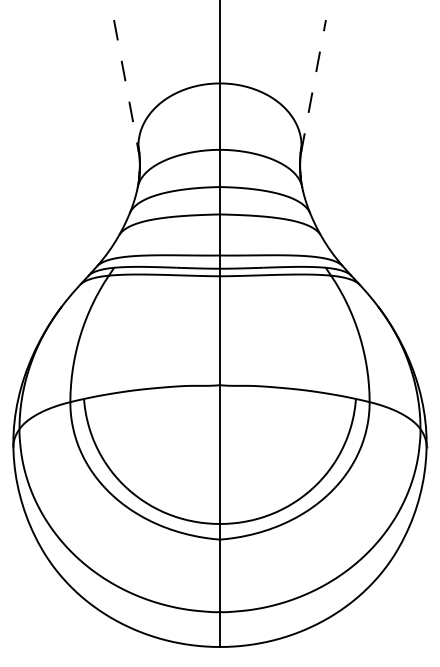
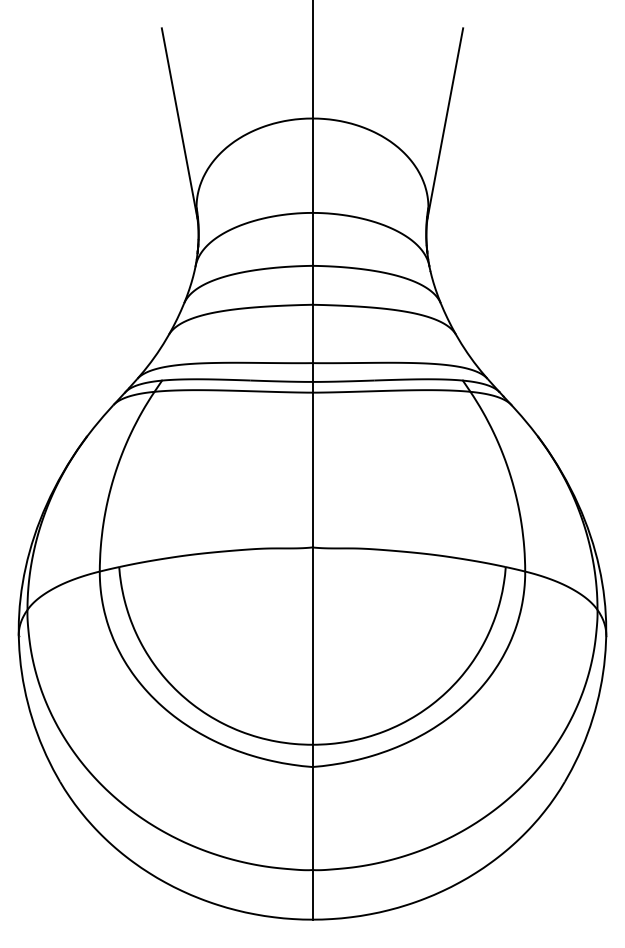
line: (313, 86) -> (445, 122), dashed -> solid
line: (126, 87) -> (179, 124), dashed -> solid

